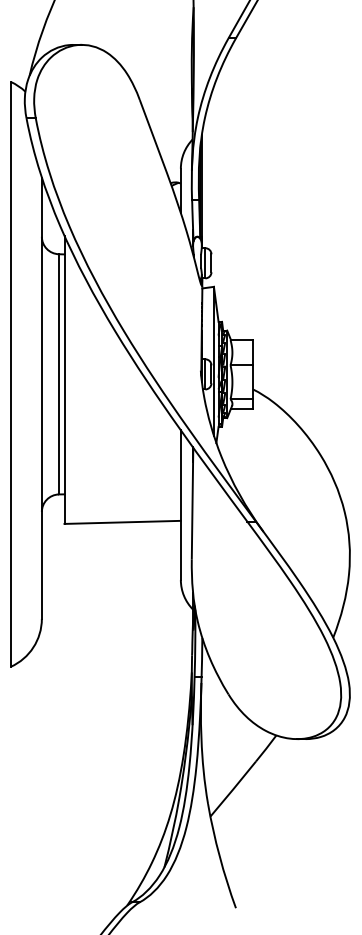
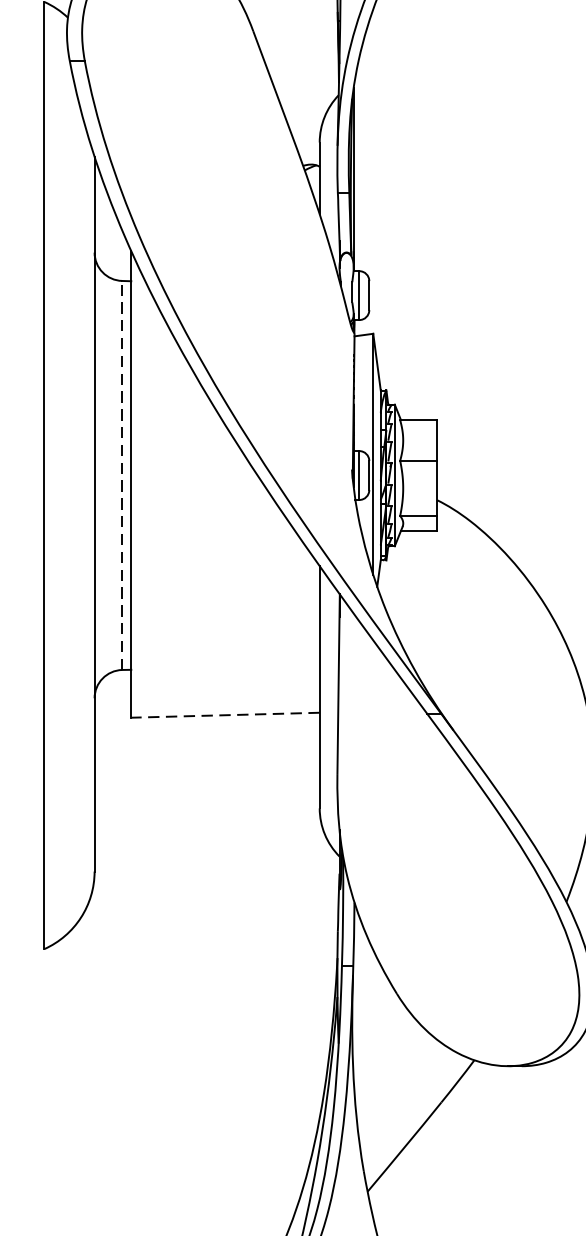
line: (58, 373) -> (121, 474), solid -> dashed
line: (122, 522) -> (225, 715), solid -> dashed

